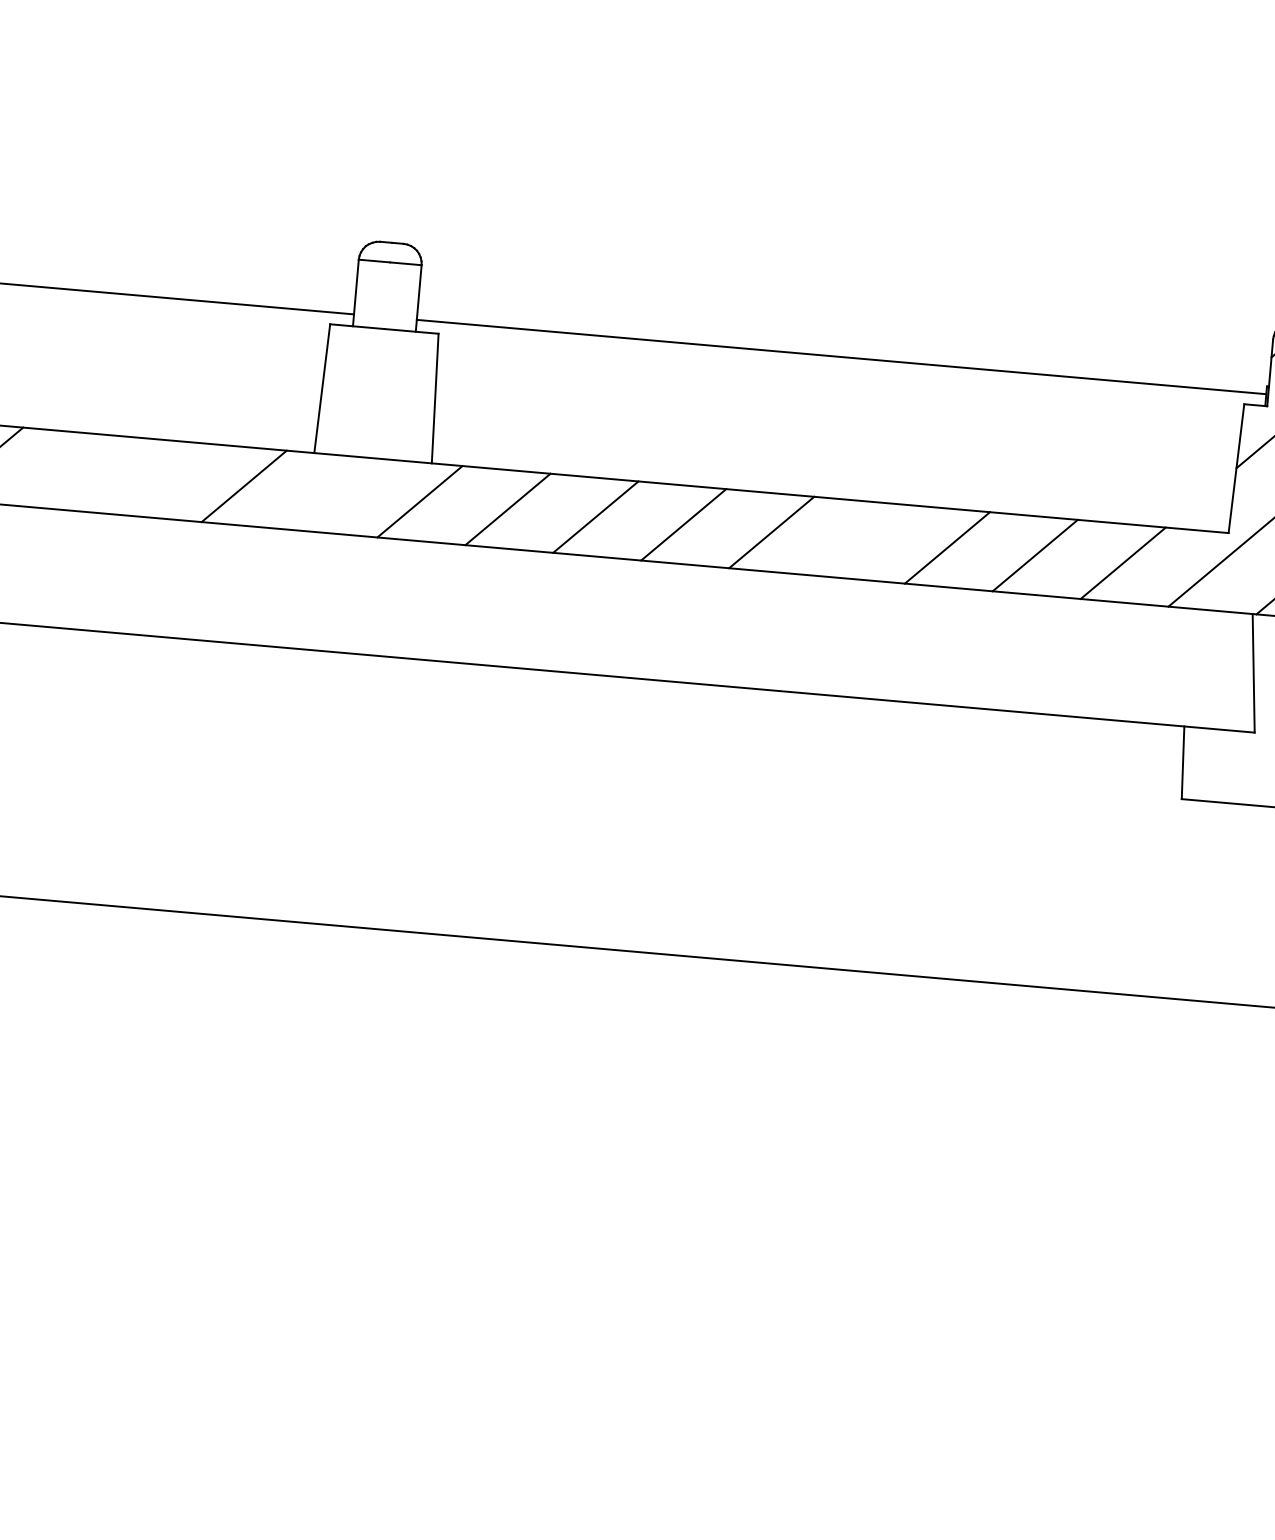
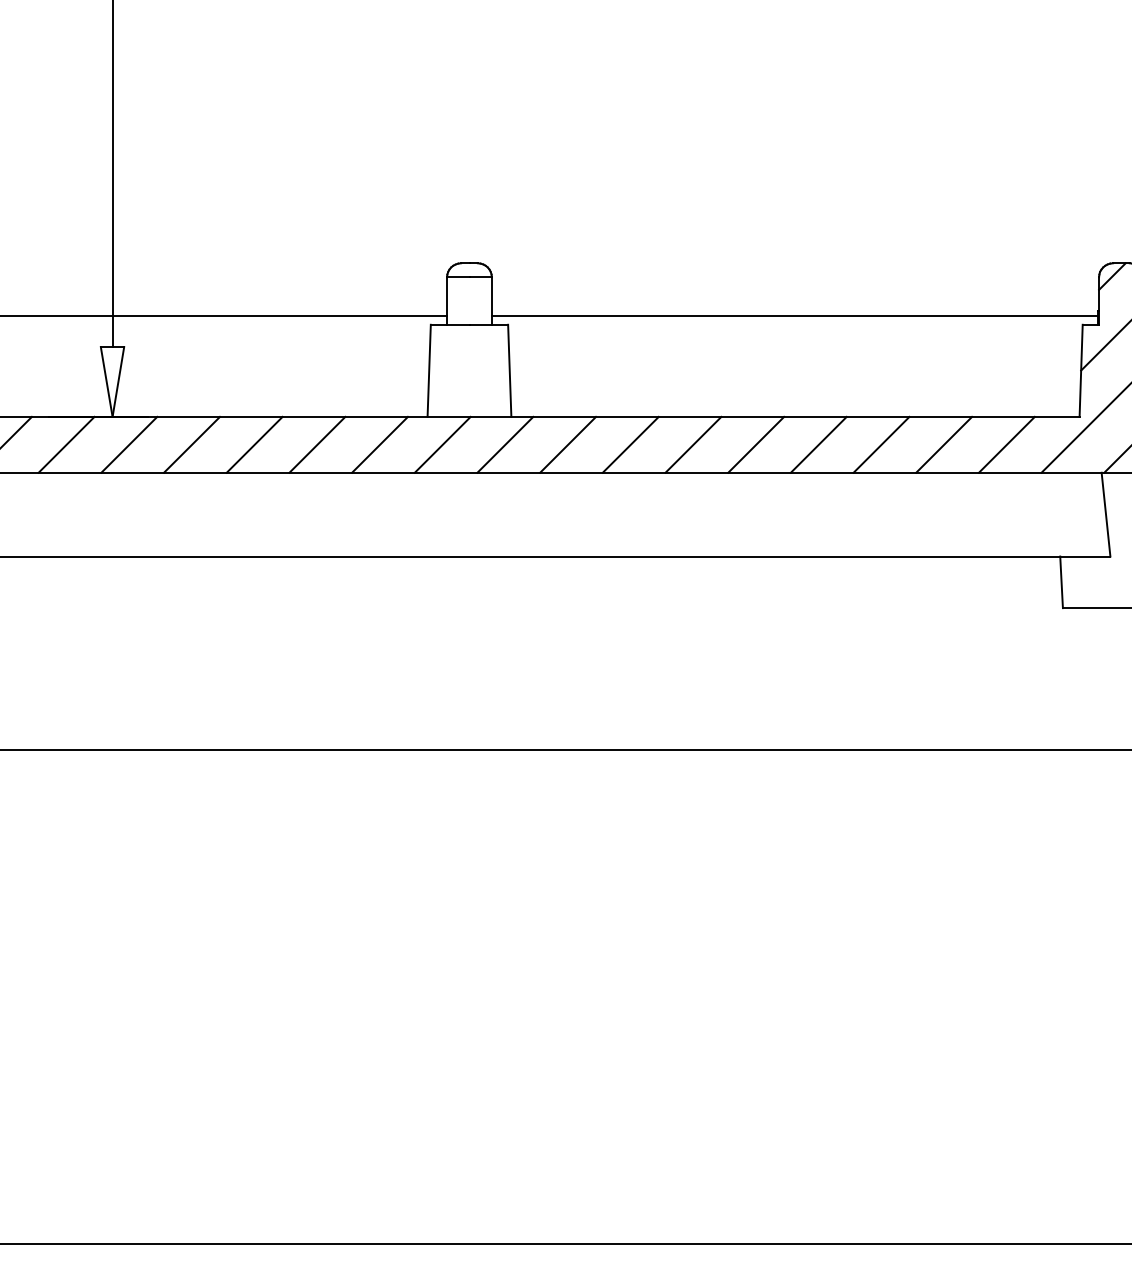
line: (68, 470) -> (254, 444), added
line: (156, 478) -> (317, 444), added
line: (331, 493) -> (442, 444), added
line: (859, 539) -> (818, 444), added

